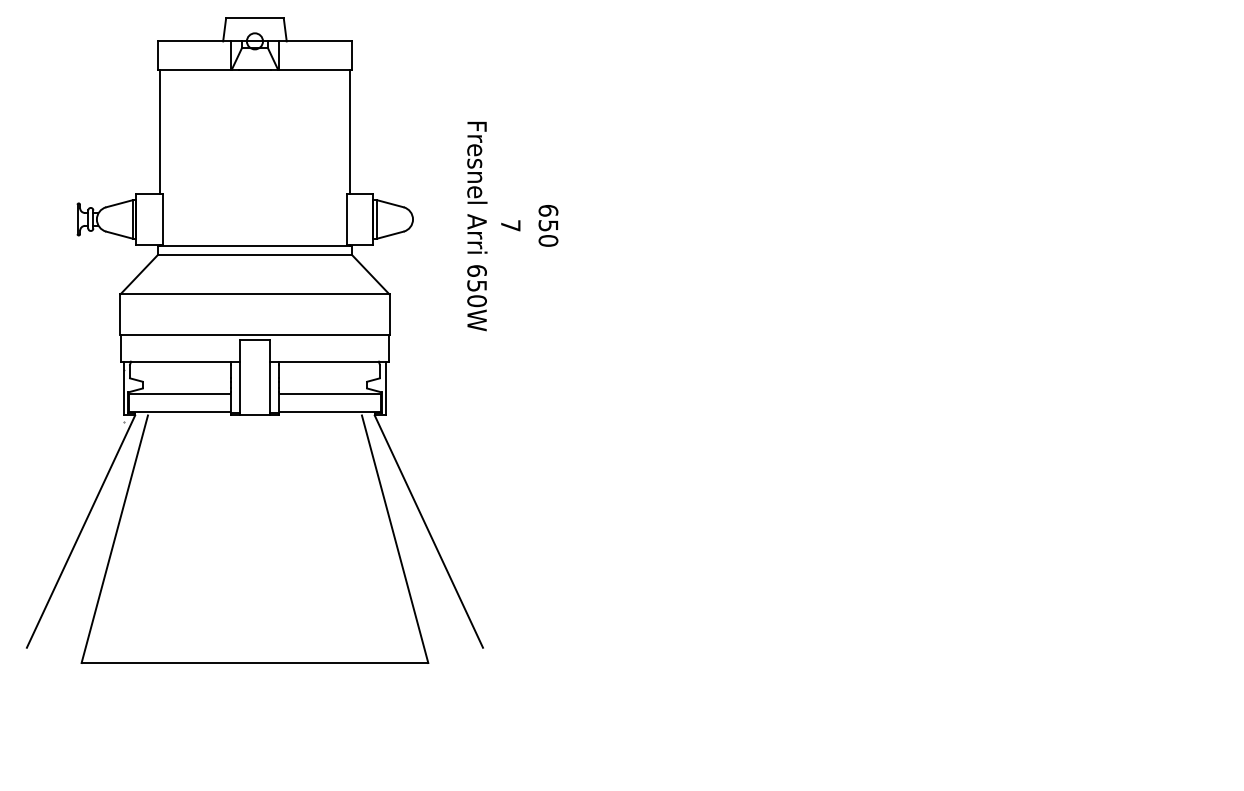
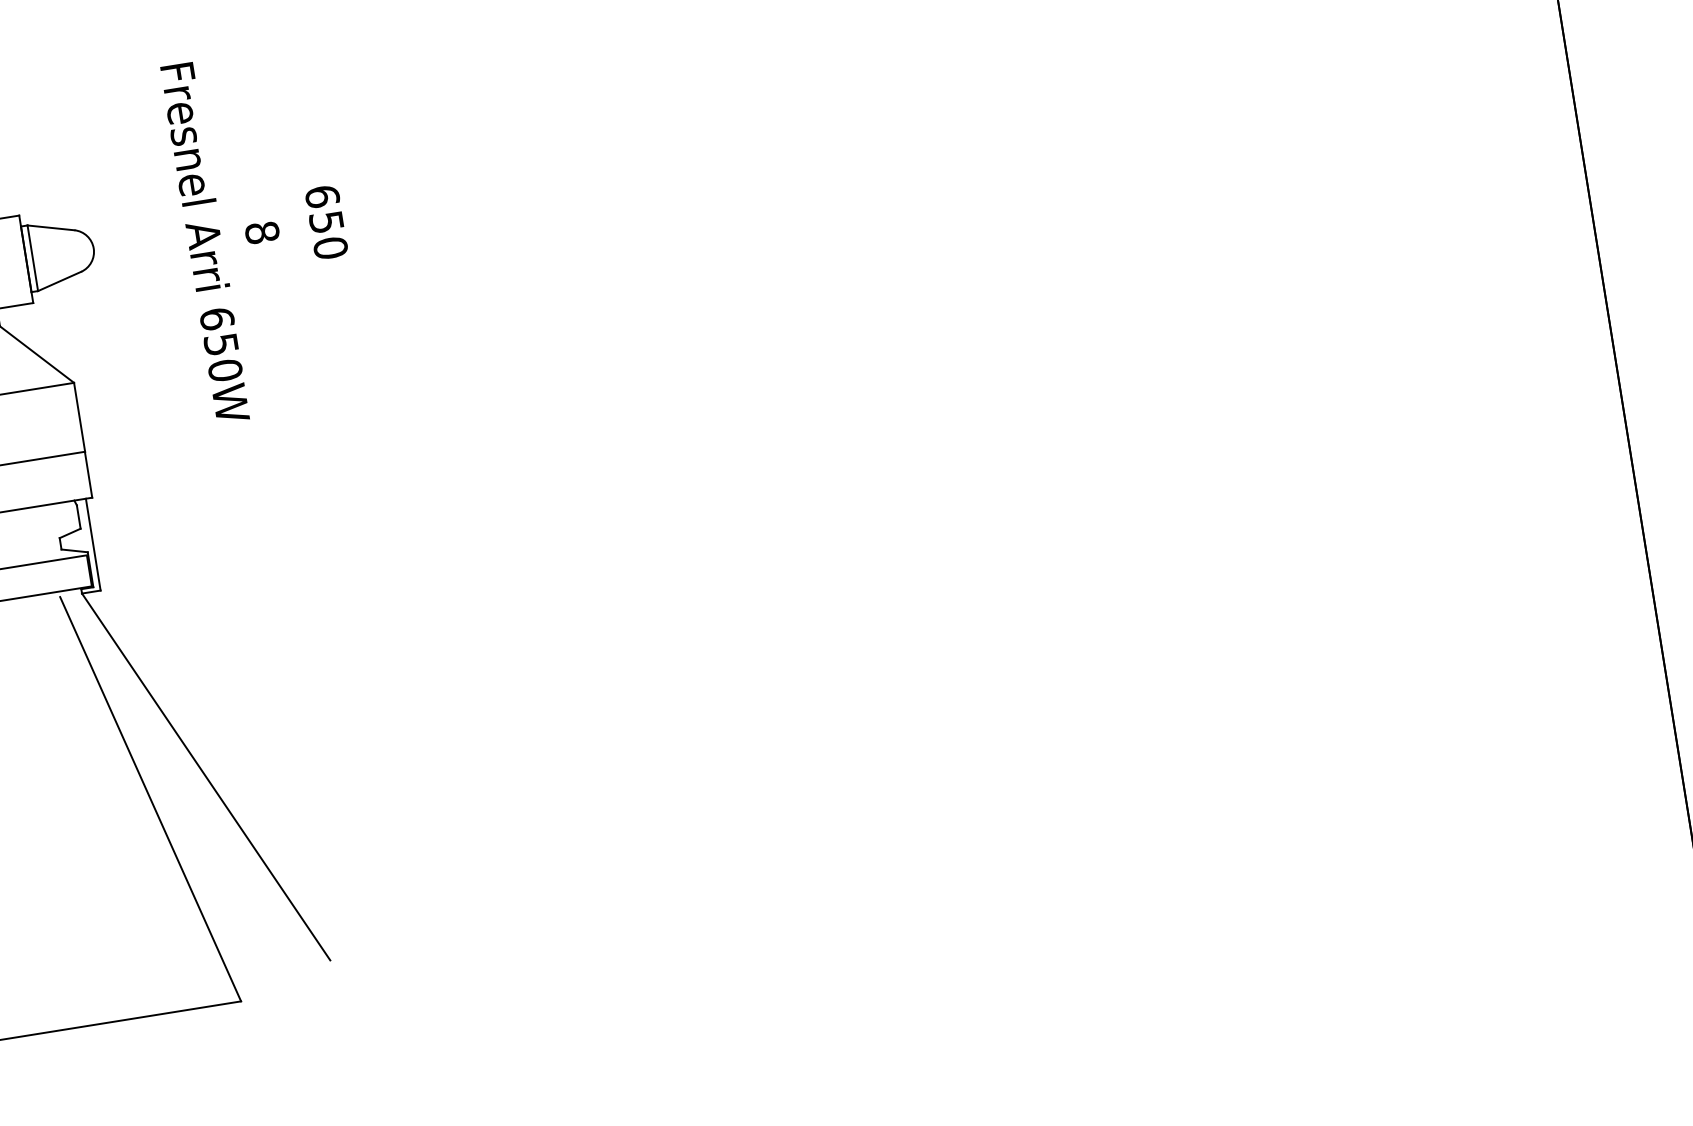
text: (510, 225) -> (261, 232), 7 -> 8

